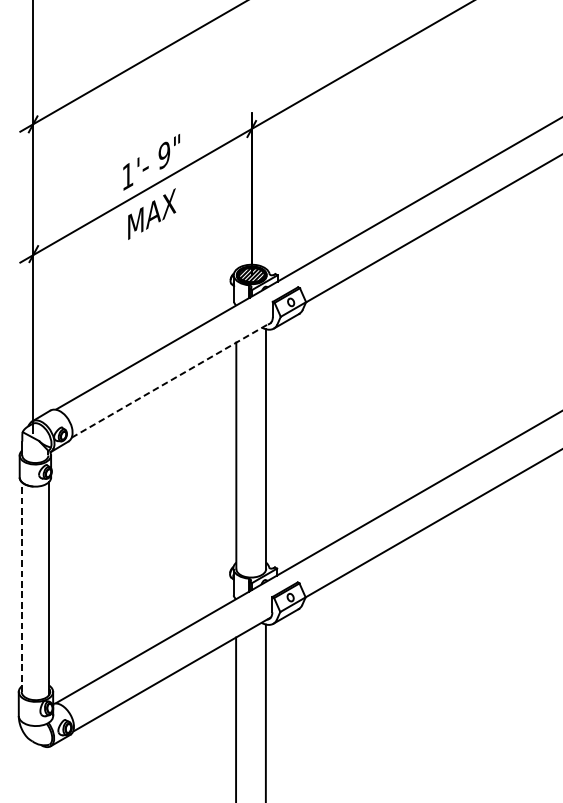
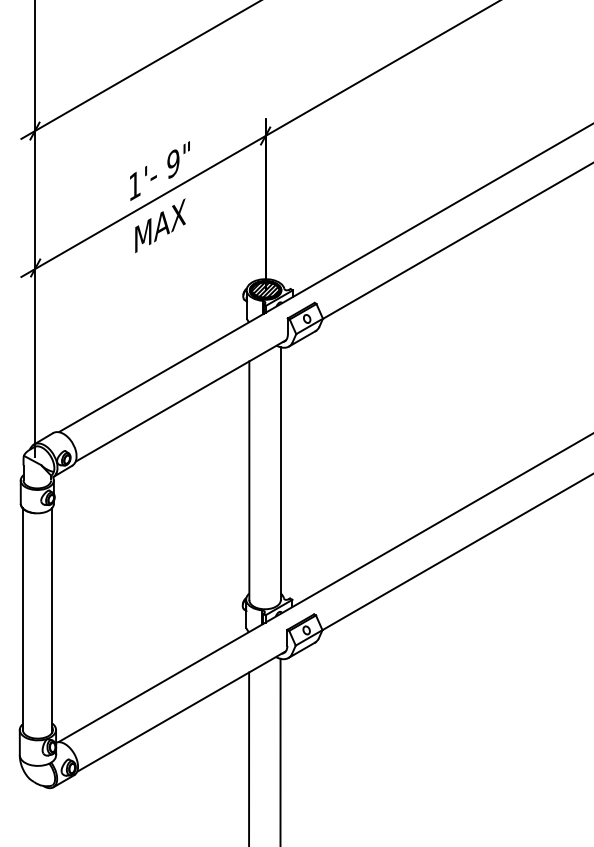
line: (171, 379) -> (180, 400), dashed -> solid
line: (21, 587) -> (22, 619), dashed -> solid

